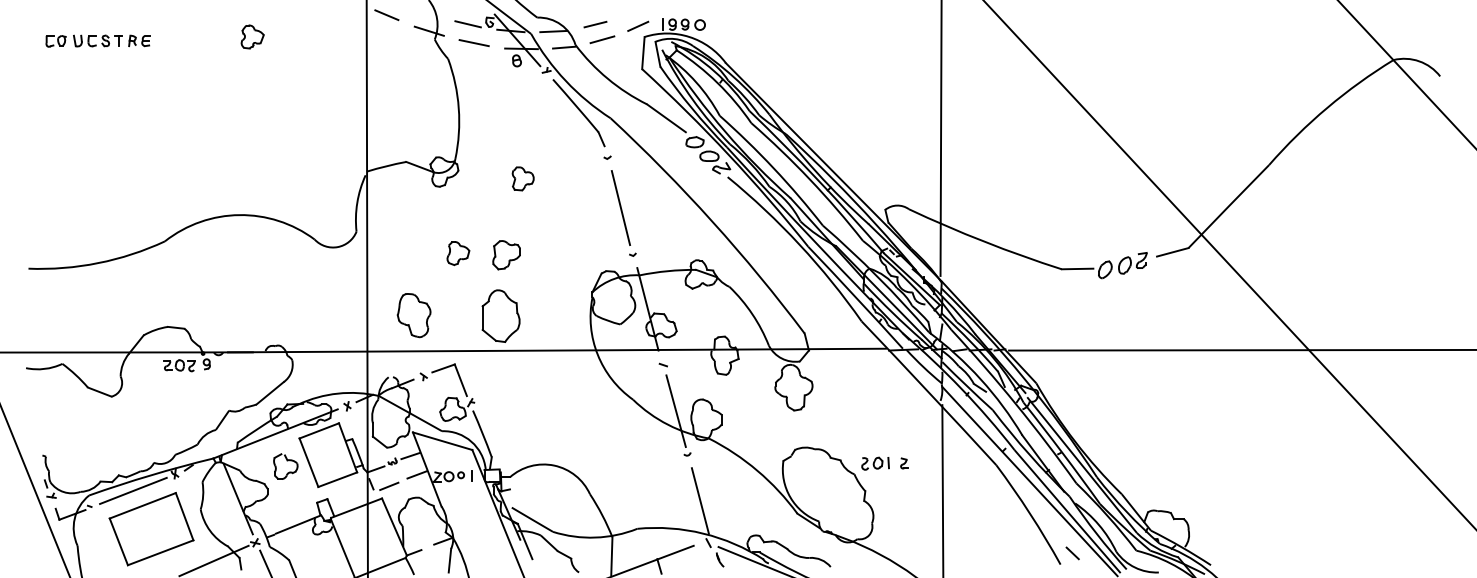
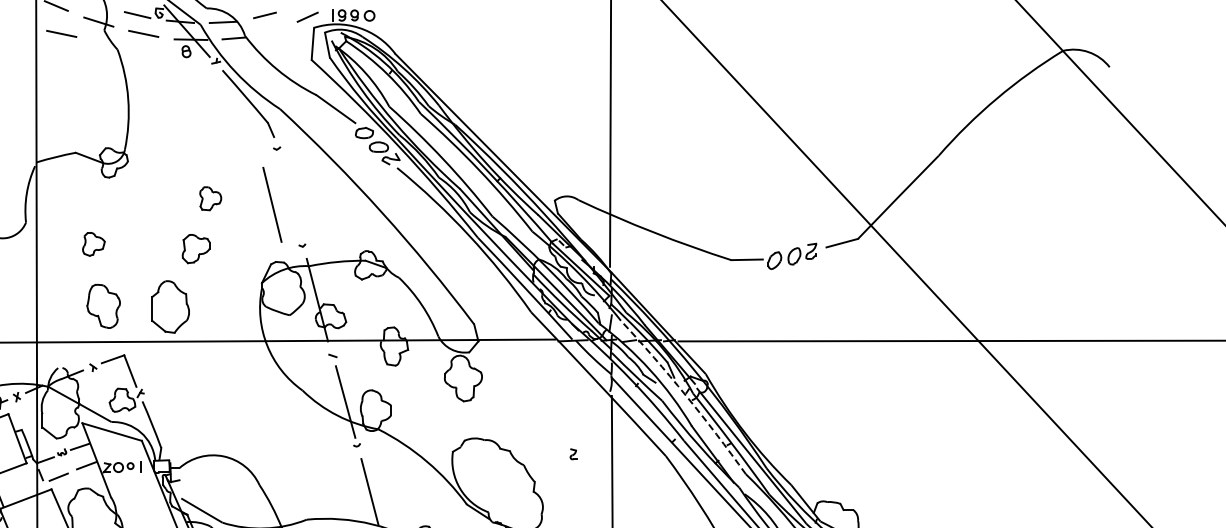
line: (602, 39) -> (272, 30), removed
line: (391, 42) -> (61, 33), added
part: (522, 178) -> (210, 198), moved
line: (620, 207) -> (272, 204), moved
part: (458, 253) -> (94, 244), moved
part: (506, 255) -> (196, 249), moved
part: (413, 315) -> (103, 306), moved
arc: (1016, 404) -> (686, 395), solid -> dashed
part: (875, 463) -> (545, 454), removed

